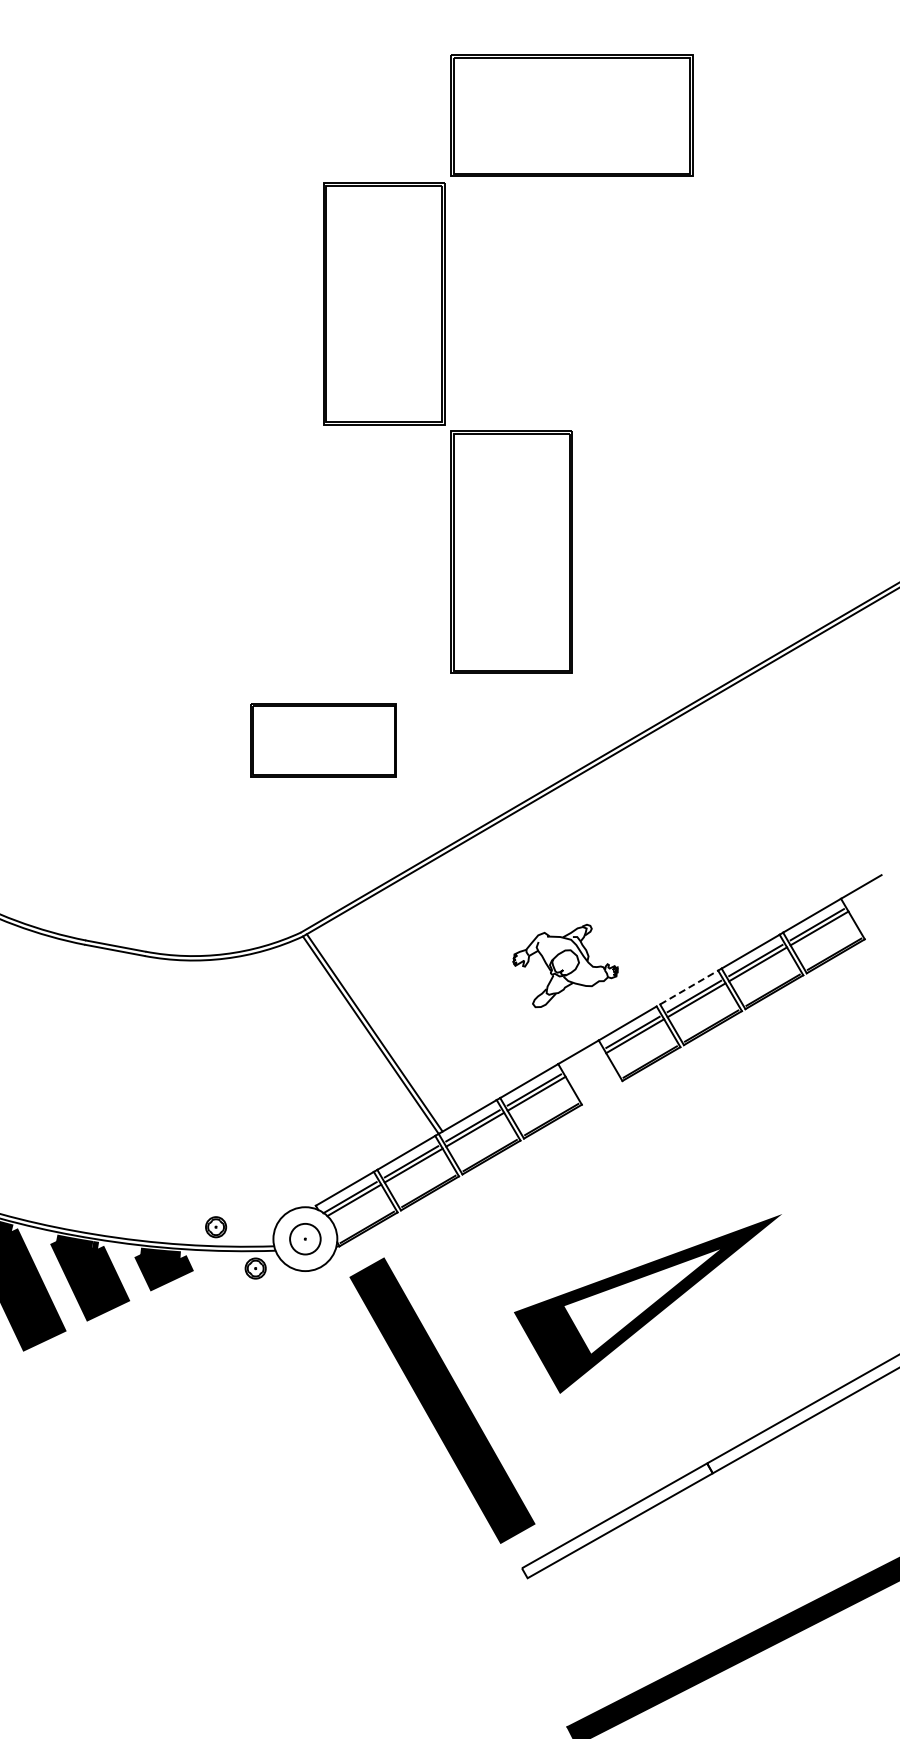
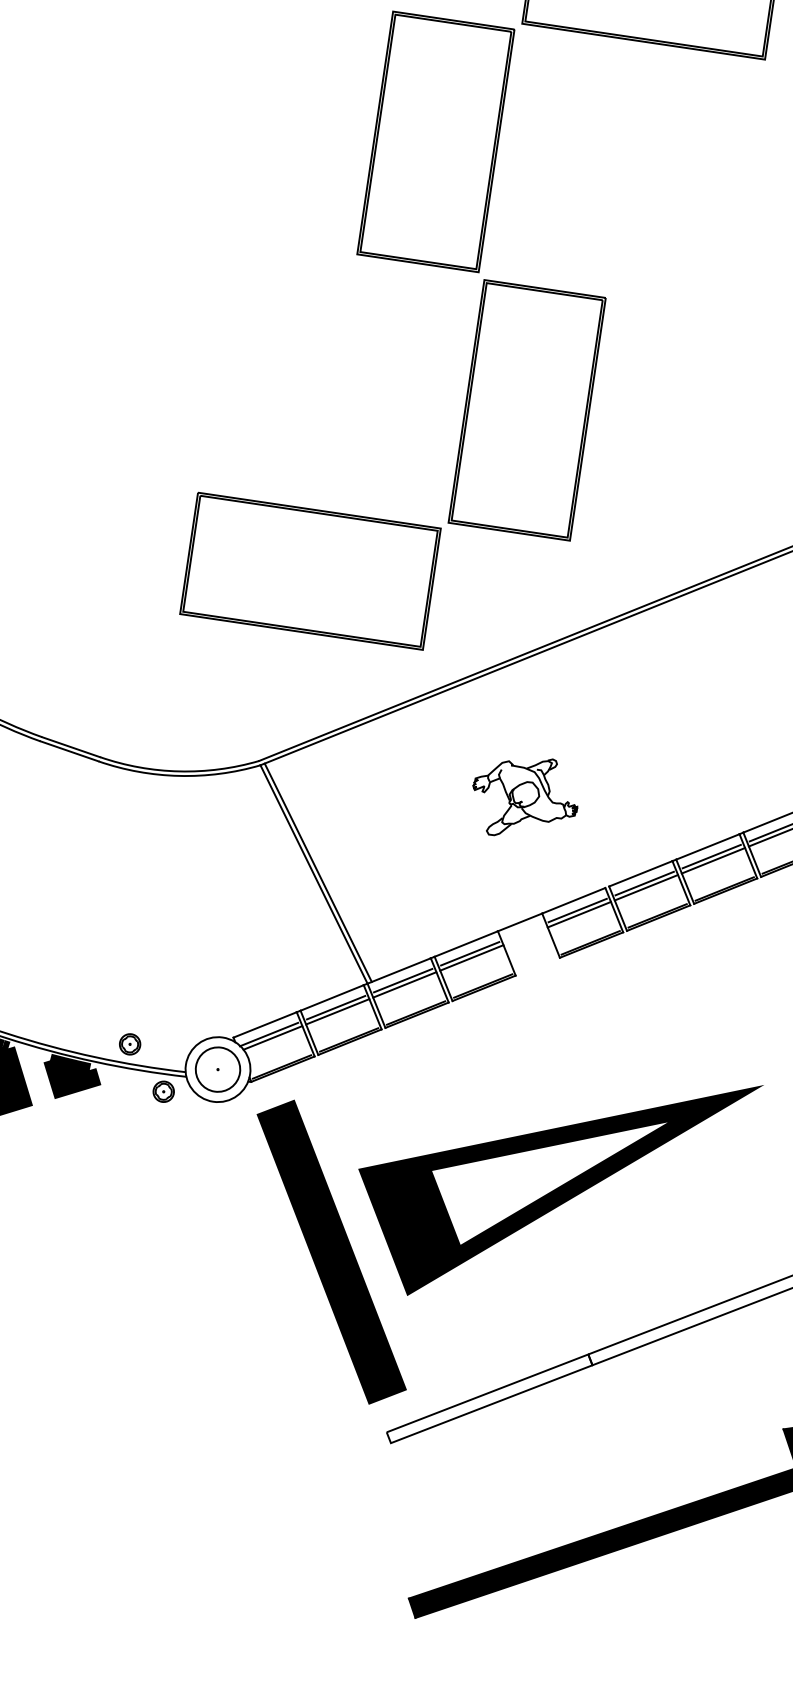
part: (323, 740) -> (310, 571), size x1.67
part: (565, 966) -> (525, 798), moved
line: (689, 987) -> (641, 873), dashed -> solid
circle: (305, 1239) -> (218, 1069), size x1.43
part: (647, 1303) -> (552, 1184), size x1.43

